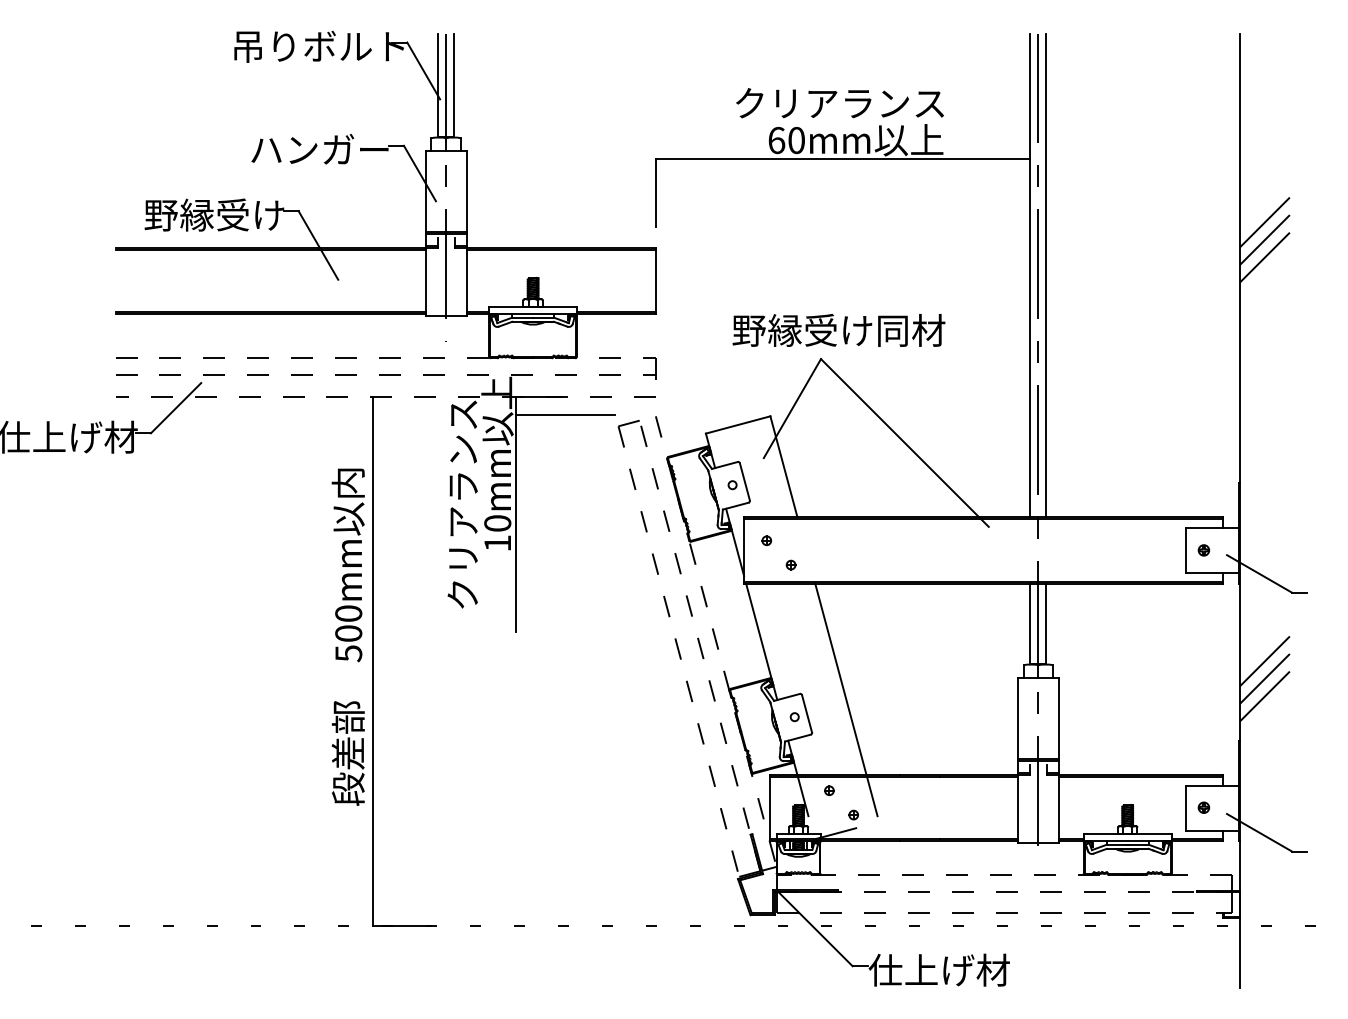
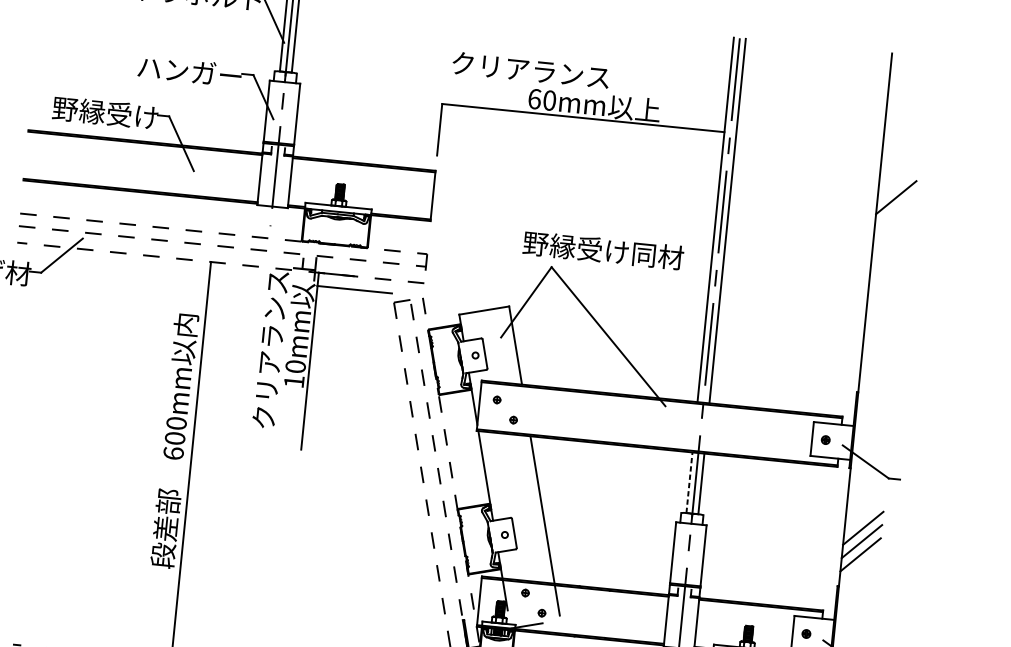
text: (839, 103) -> (530, 70), moved
line: (1264, 239) -> (894, 210), removed
line: (1264, 257) -> (893, 223), removed
text: (838, 329) -> (603, 249), moved
line: (1030, 623) -> (689, 482), solid -> dashed
text: (348, 653) -> (173, 453), 500mm -> 600mm

